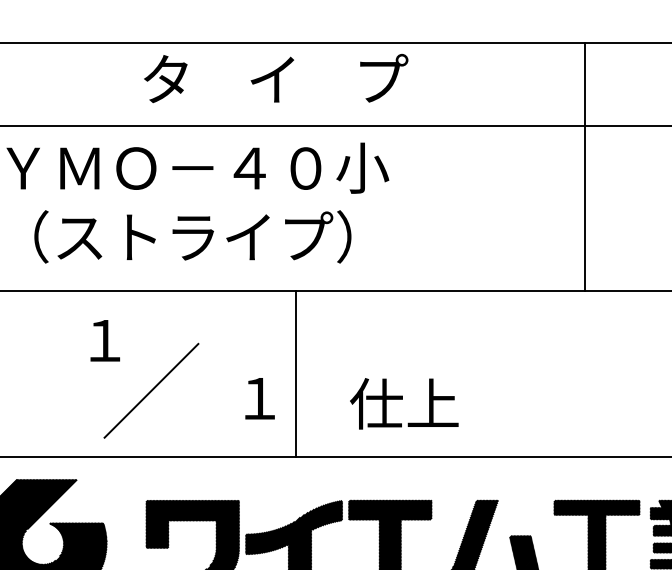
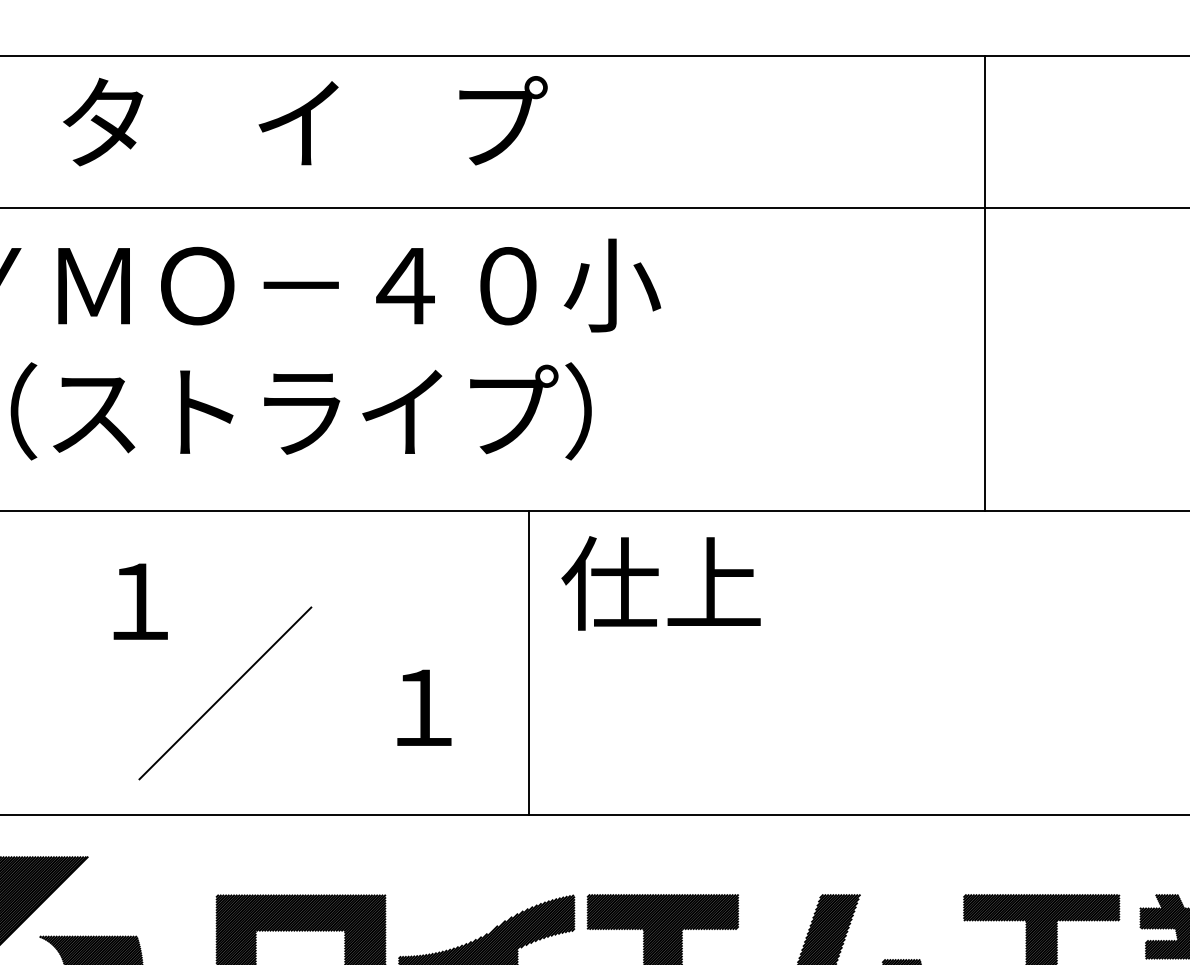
text: (276, 78) -> (306, 121), moved
line: (584, 166) -> (983, 282), moved
line: (296, 374) -> (529, 663), moved
text: (404, 403) -> (661, 582), moved

